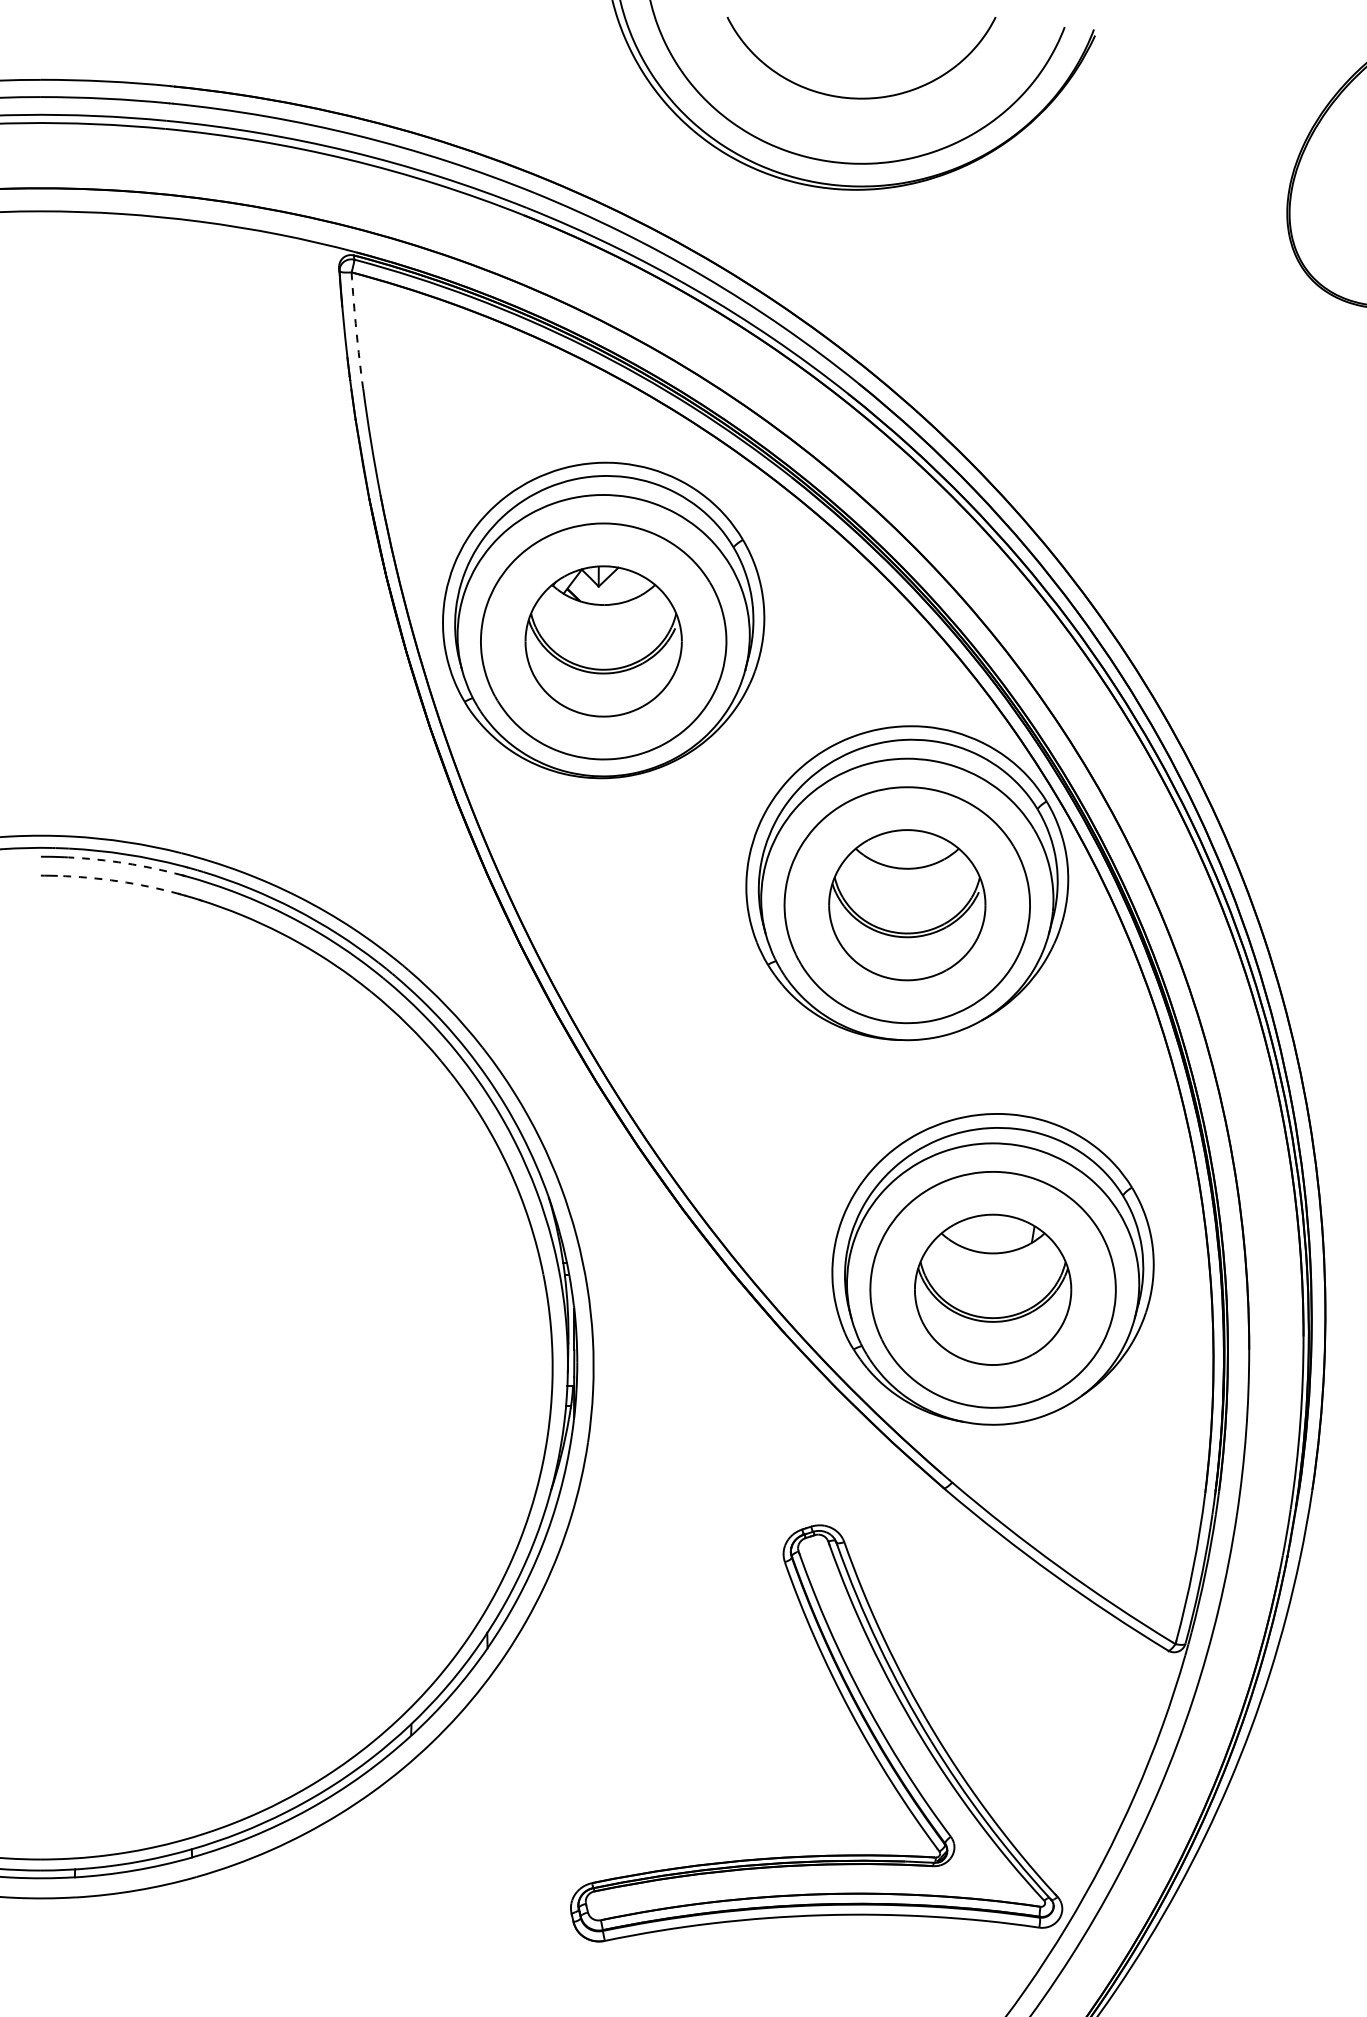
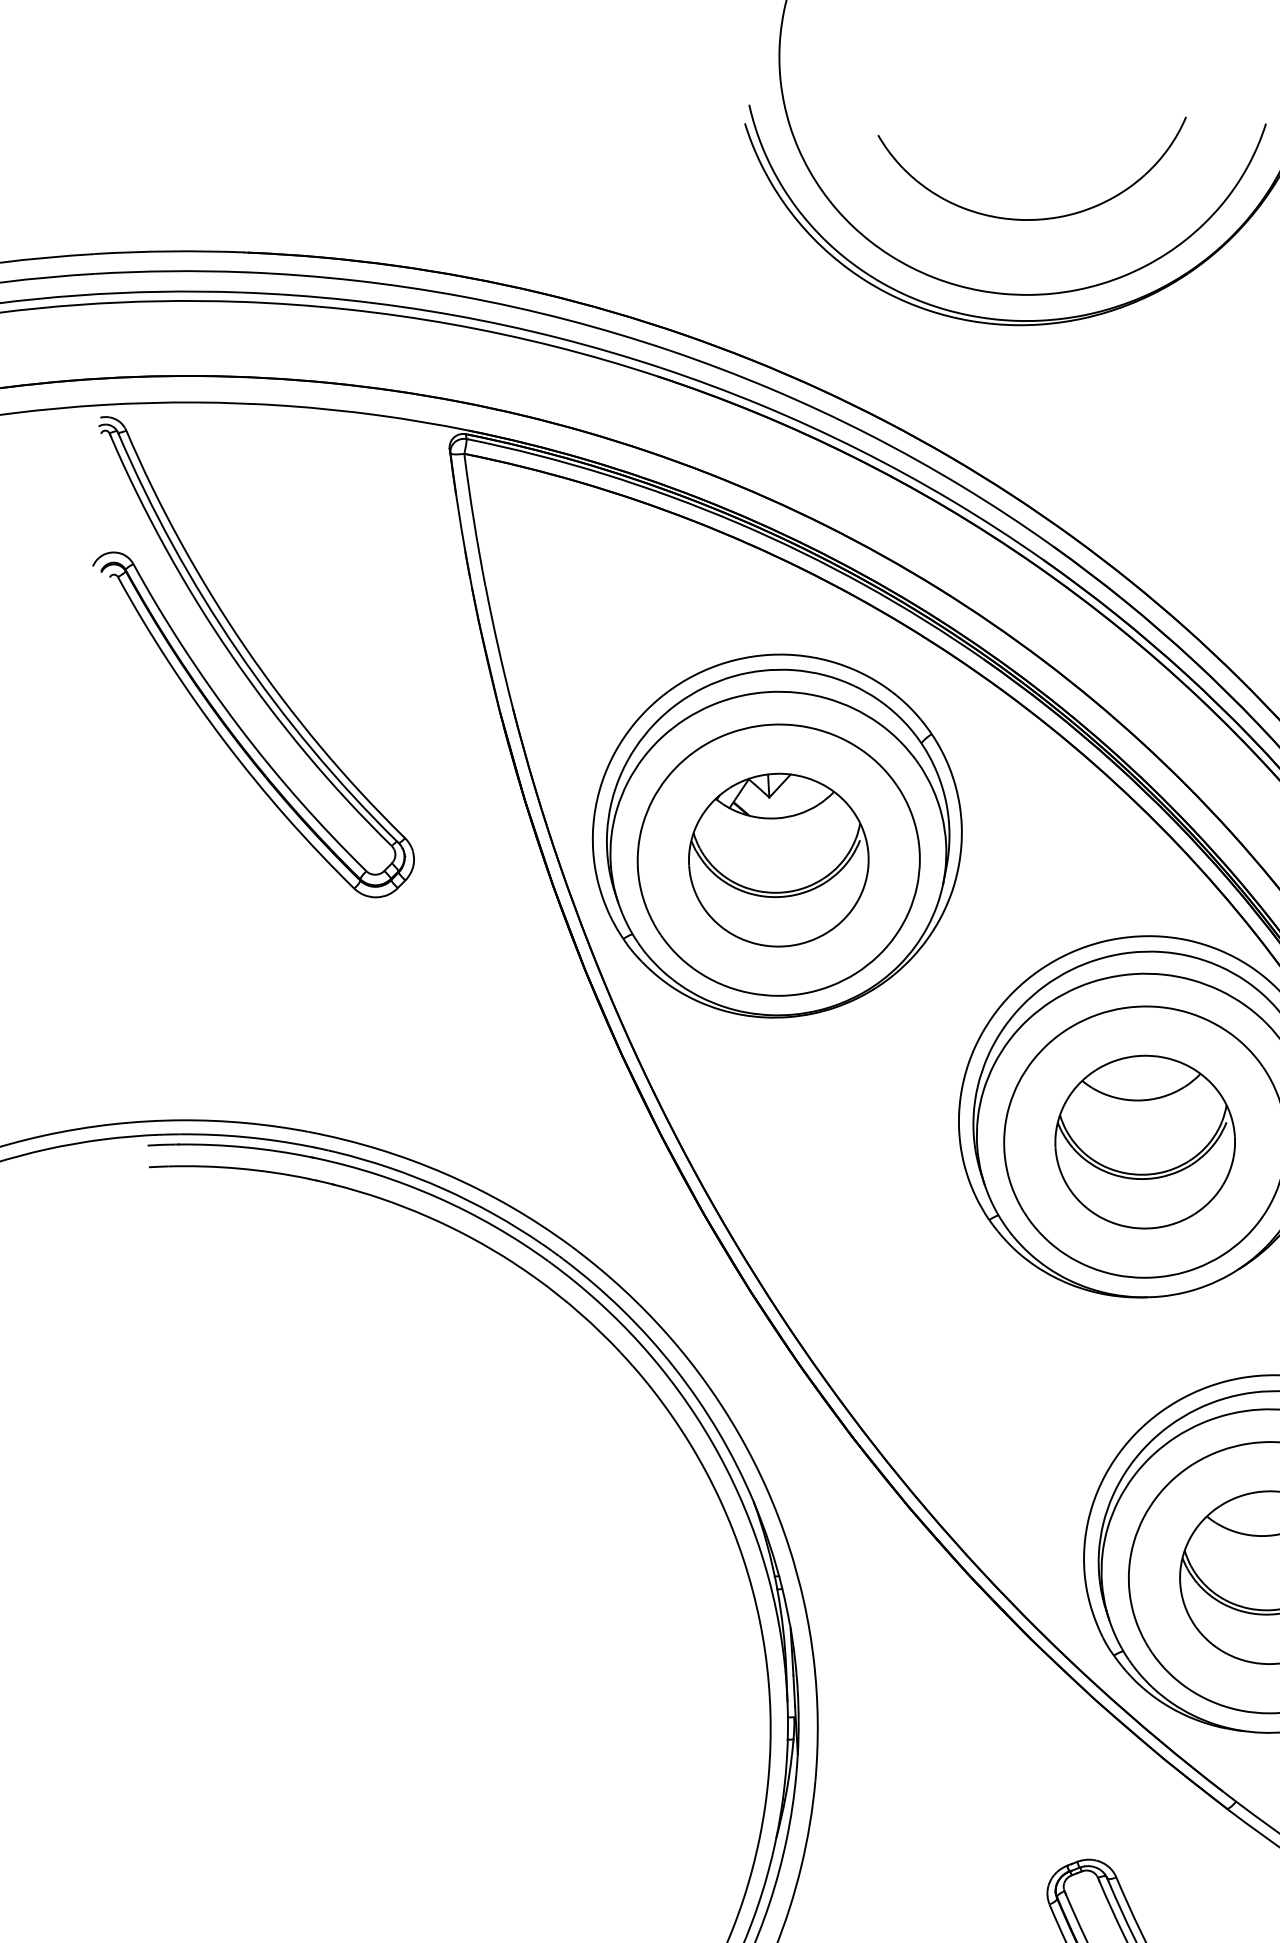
arc: (356, 330) -> (473, 520), dashed -> solid
part: (154, 437) -> (249, 656), added
arc: (125, 863) -> (245, 1147), dashed -> solid
arc: (118, 881) -> (238, 1168), dashed -> solid

